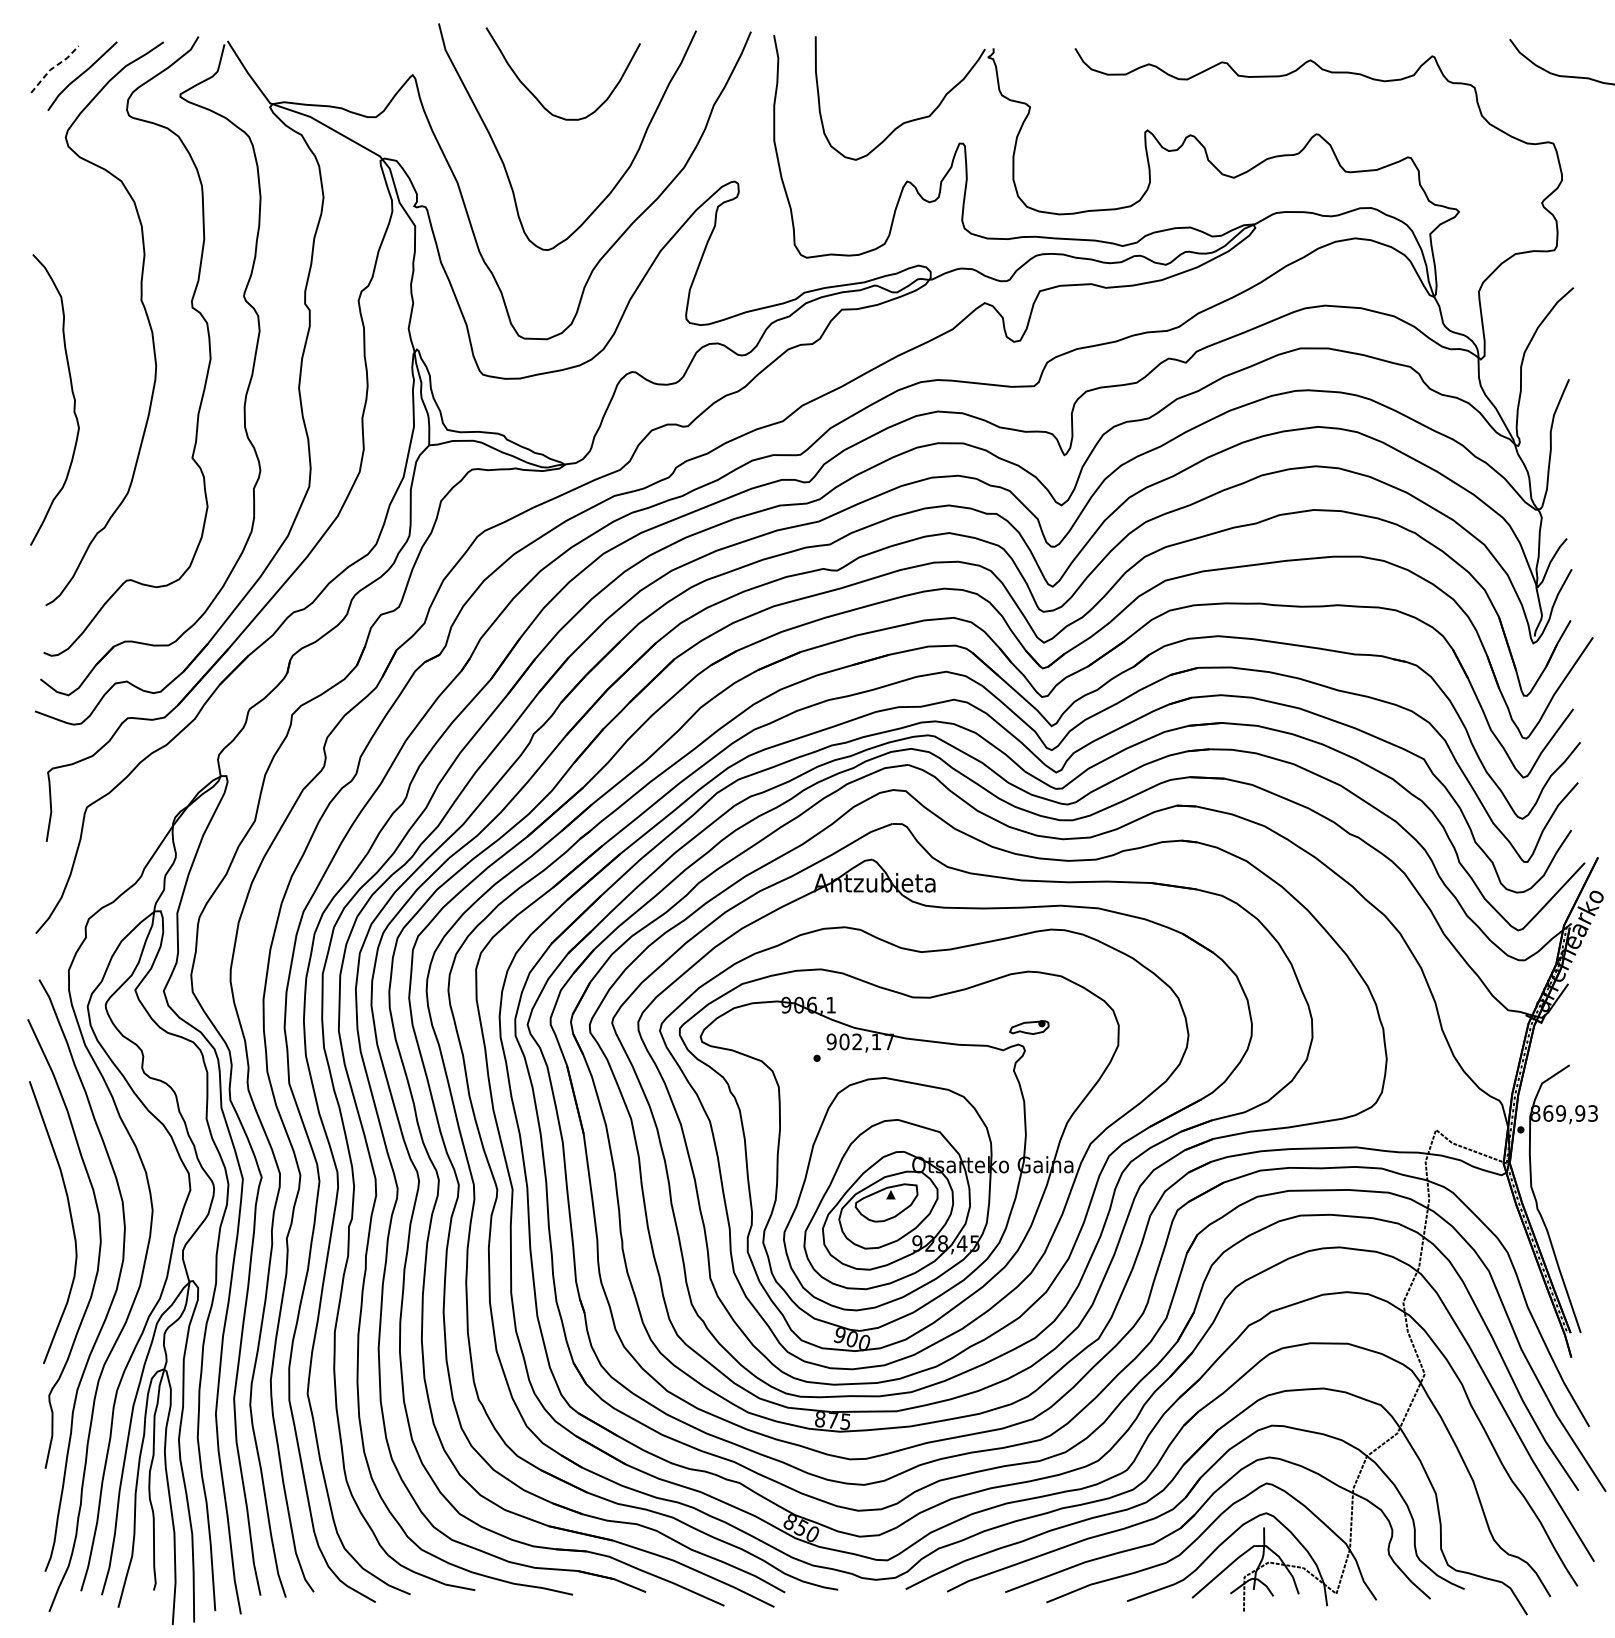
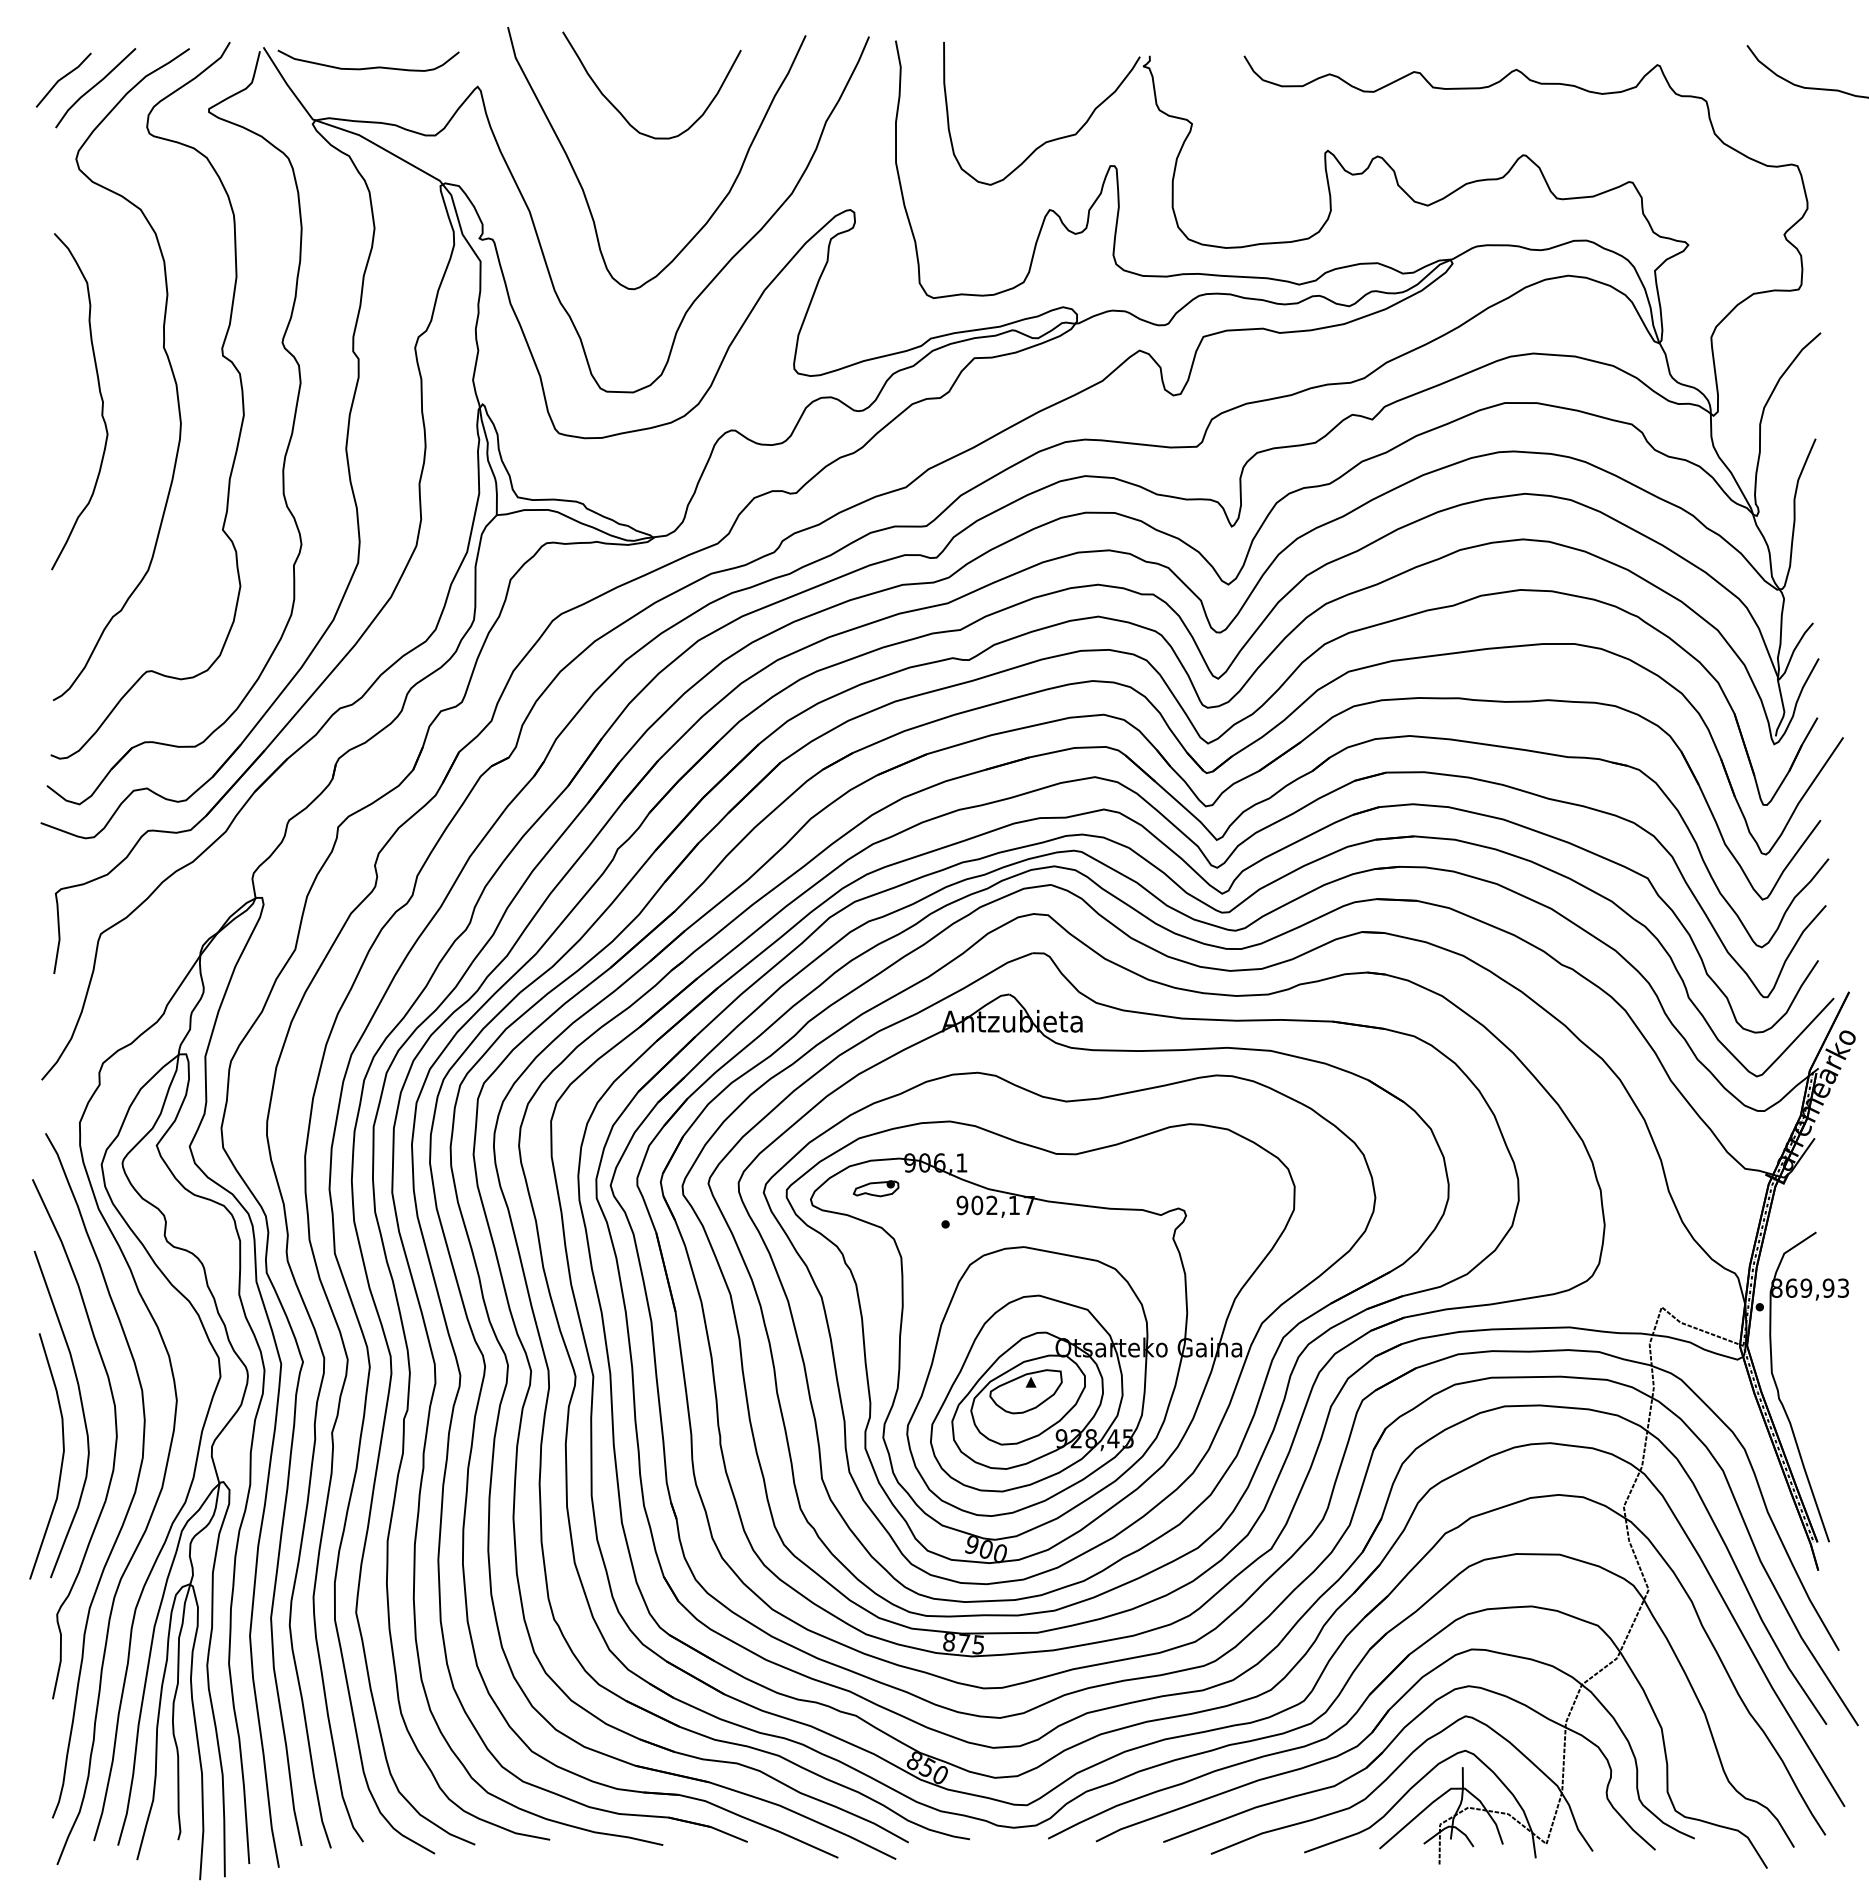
curve: (318, 58) -> (368, 67), added
line: (53, 67) -> (62, 78), dashed -> solid
curve: (72, 396) -> (100, 397), moved
part: (1028, 1027) -> (875, 1188), moved
curve: (52, 1261) -> (61, 1459), added

